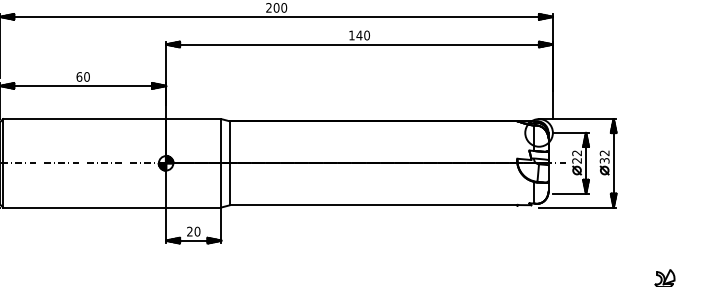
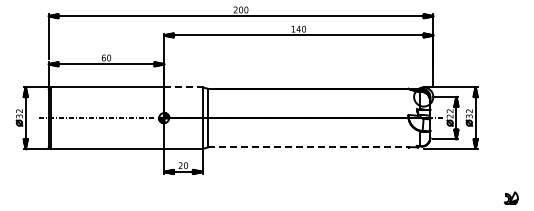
line: (193, 119) -> (183, 87), solid -> dashed
line: (374, 205) -> (309, 147), solid -> dashed

